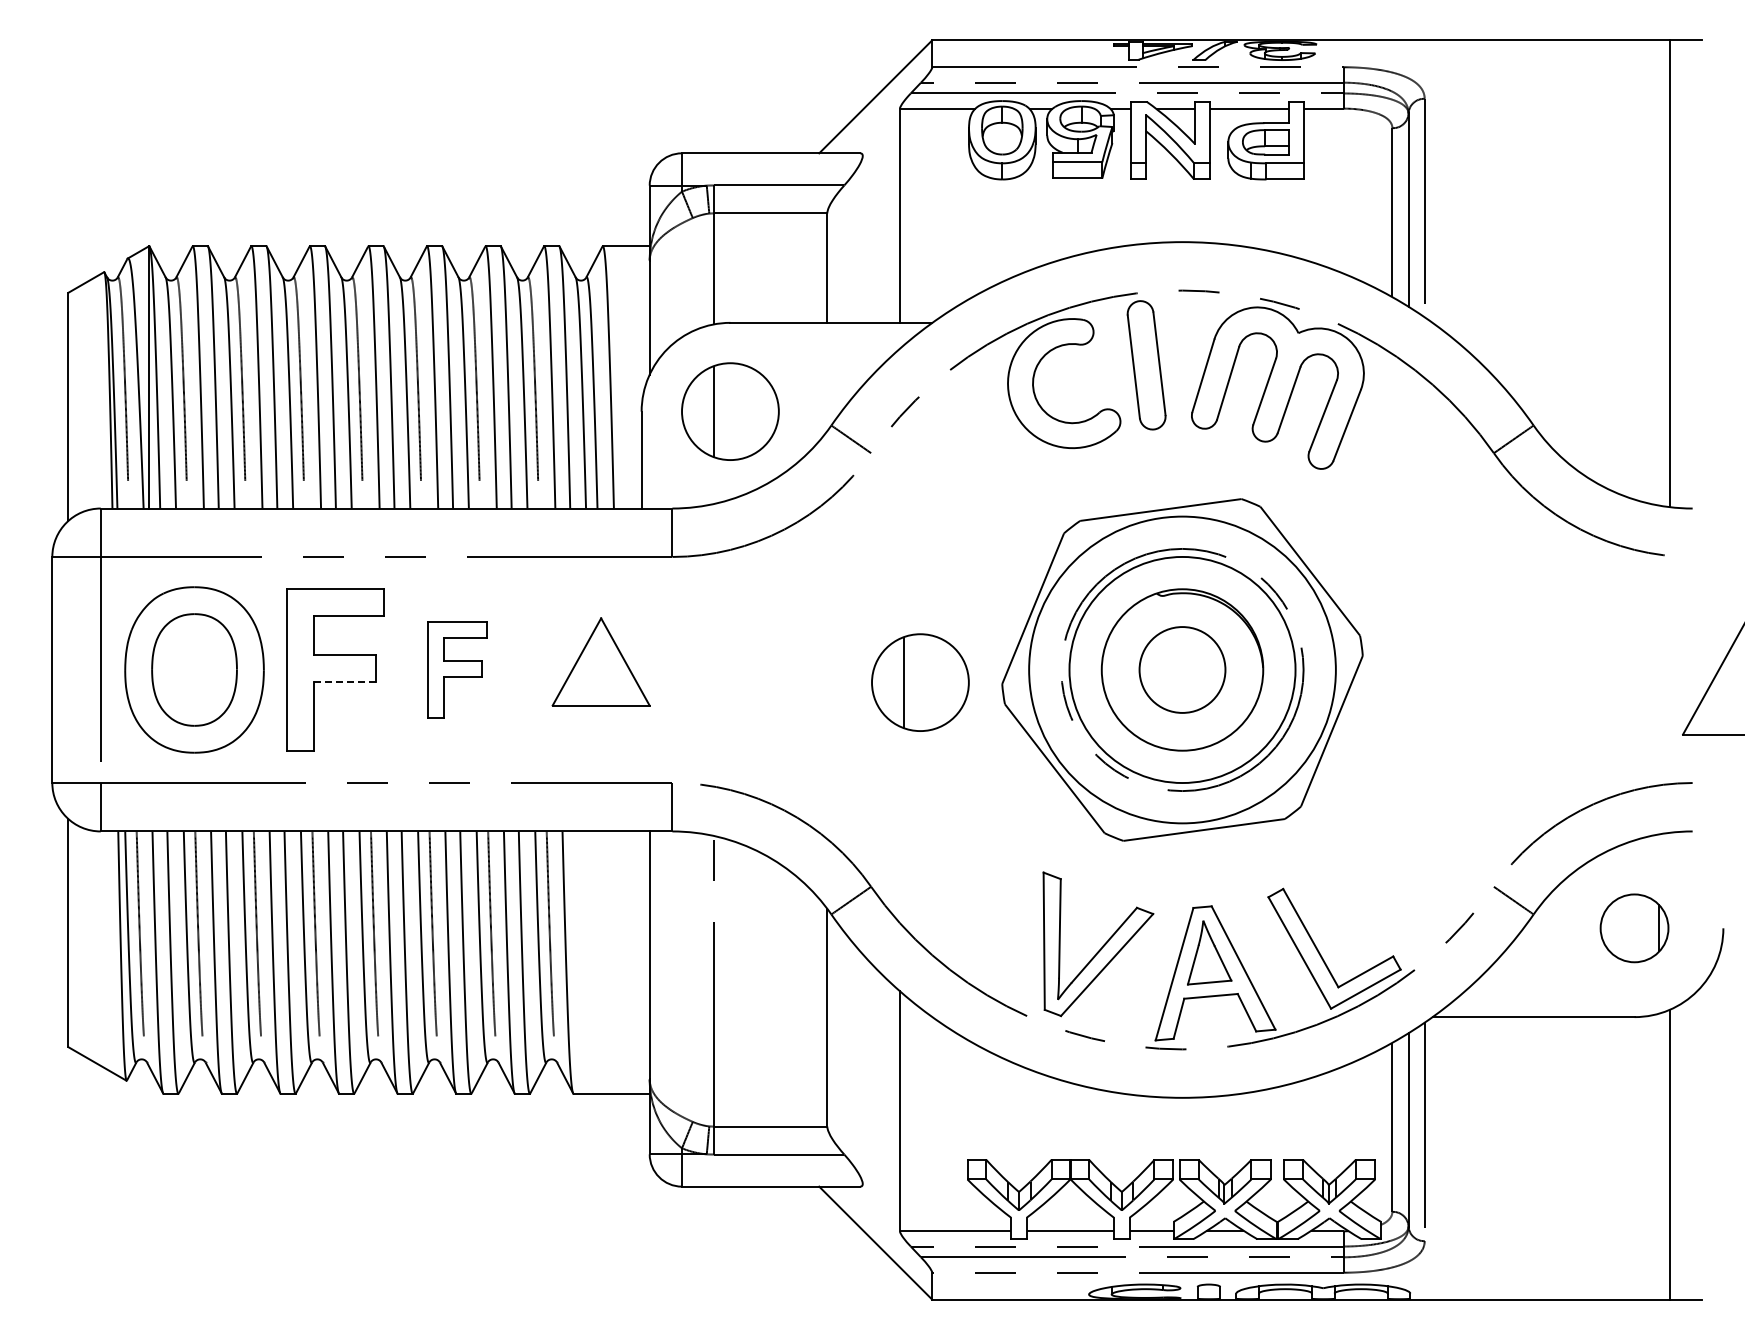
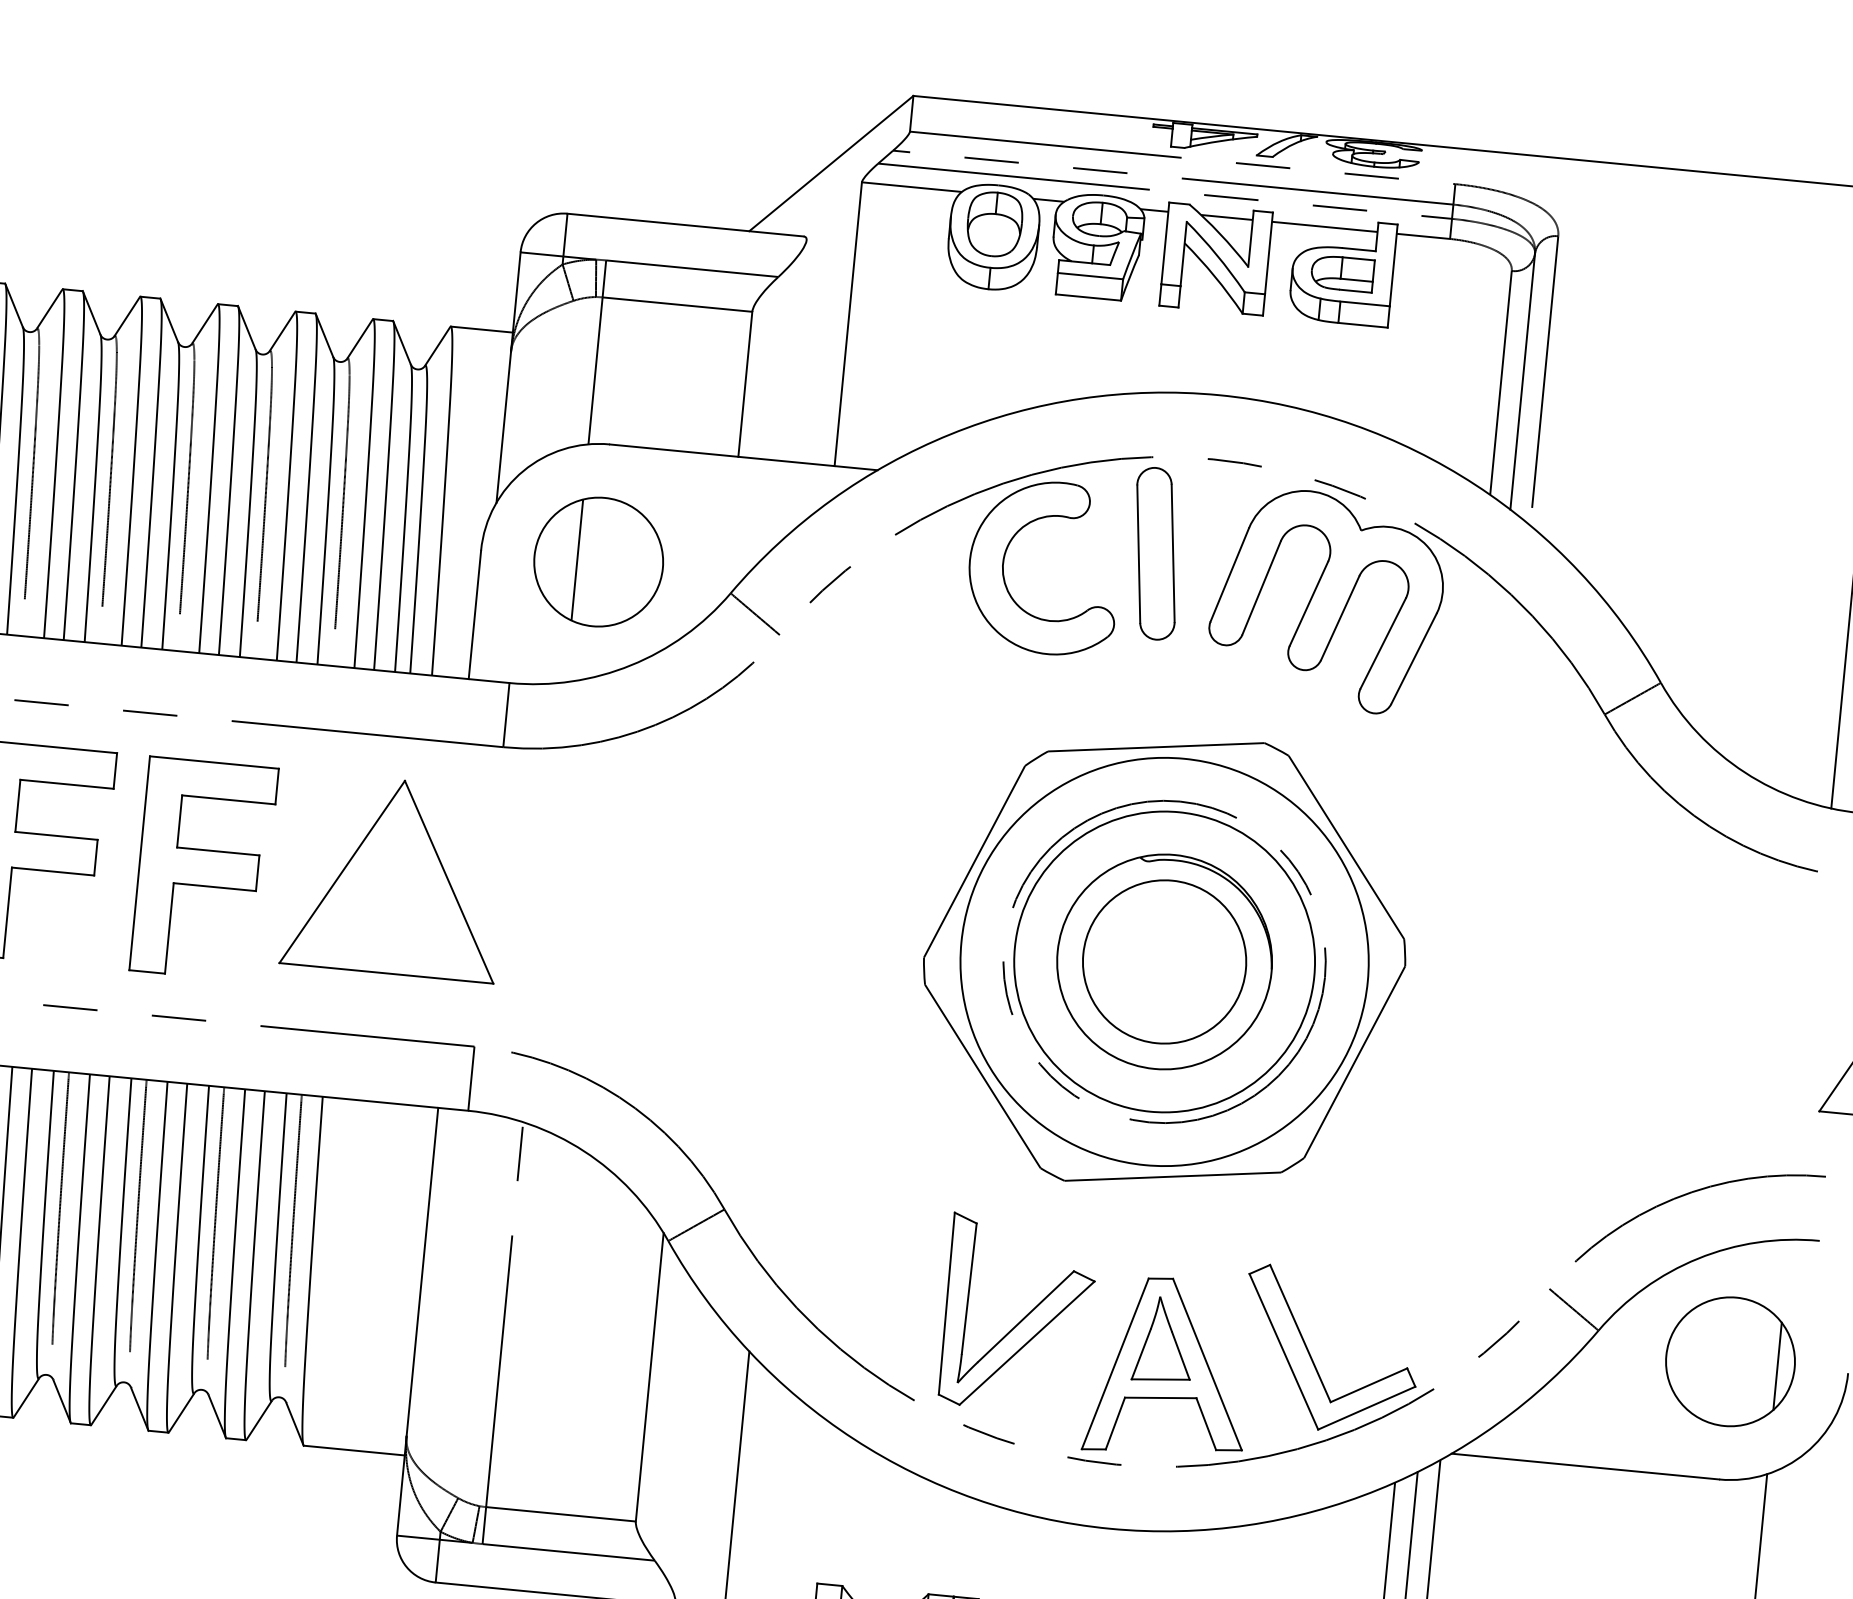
part: (600, 661) -> (394, 876), size x1.67
part: (457, 669) -> (204, 868), size x1.67
circle: (1182, 669) -> (1164, 961), size x1.43
line: (344, 682) -> (52, 871), dashed -> solid
part: (920, 682) -> (815, 945), removed
part: (1634, 928) -> (1730, 1362), size x1.43

